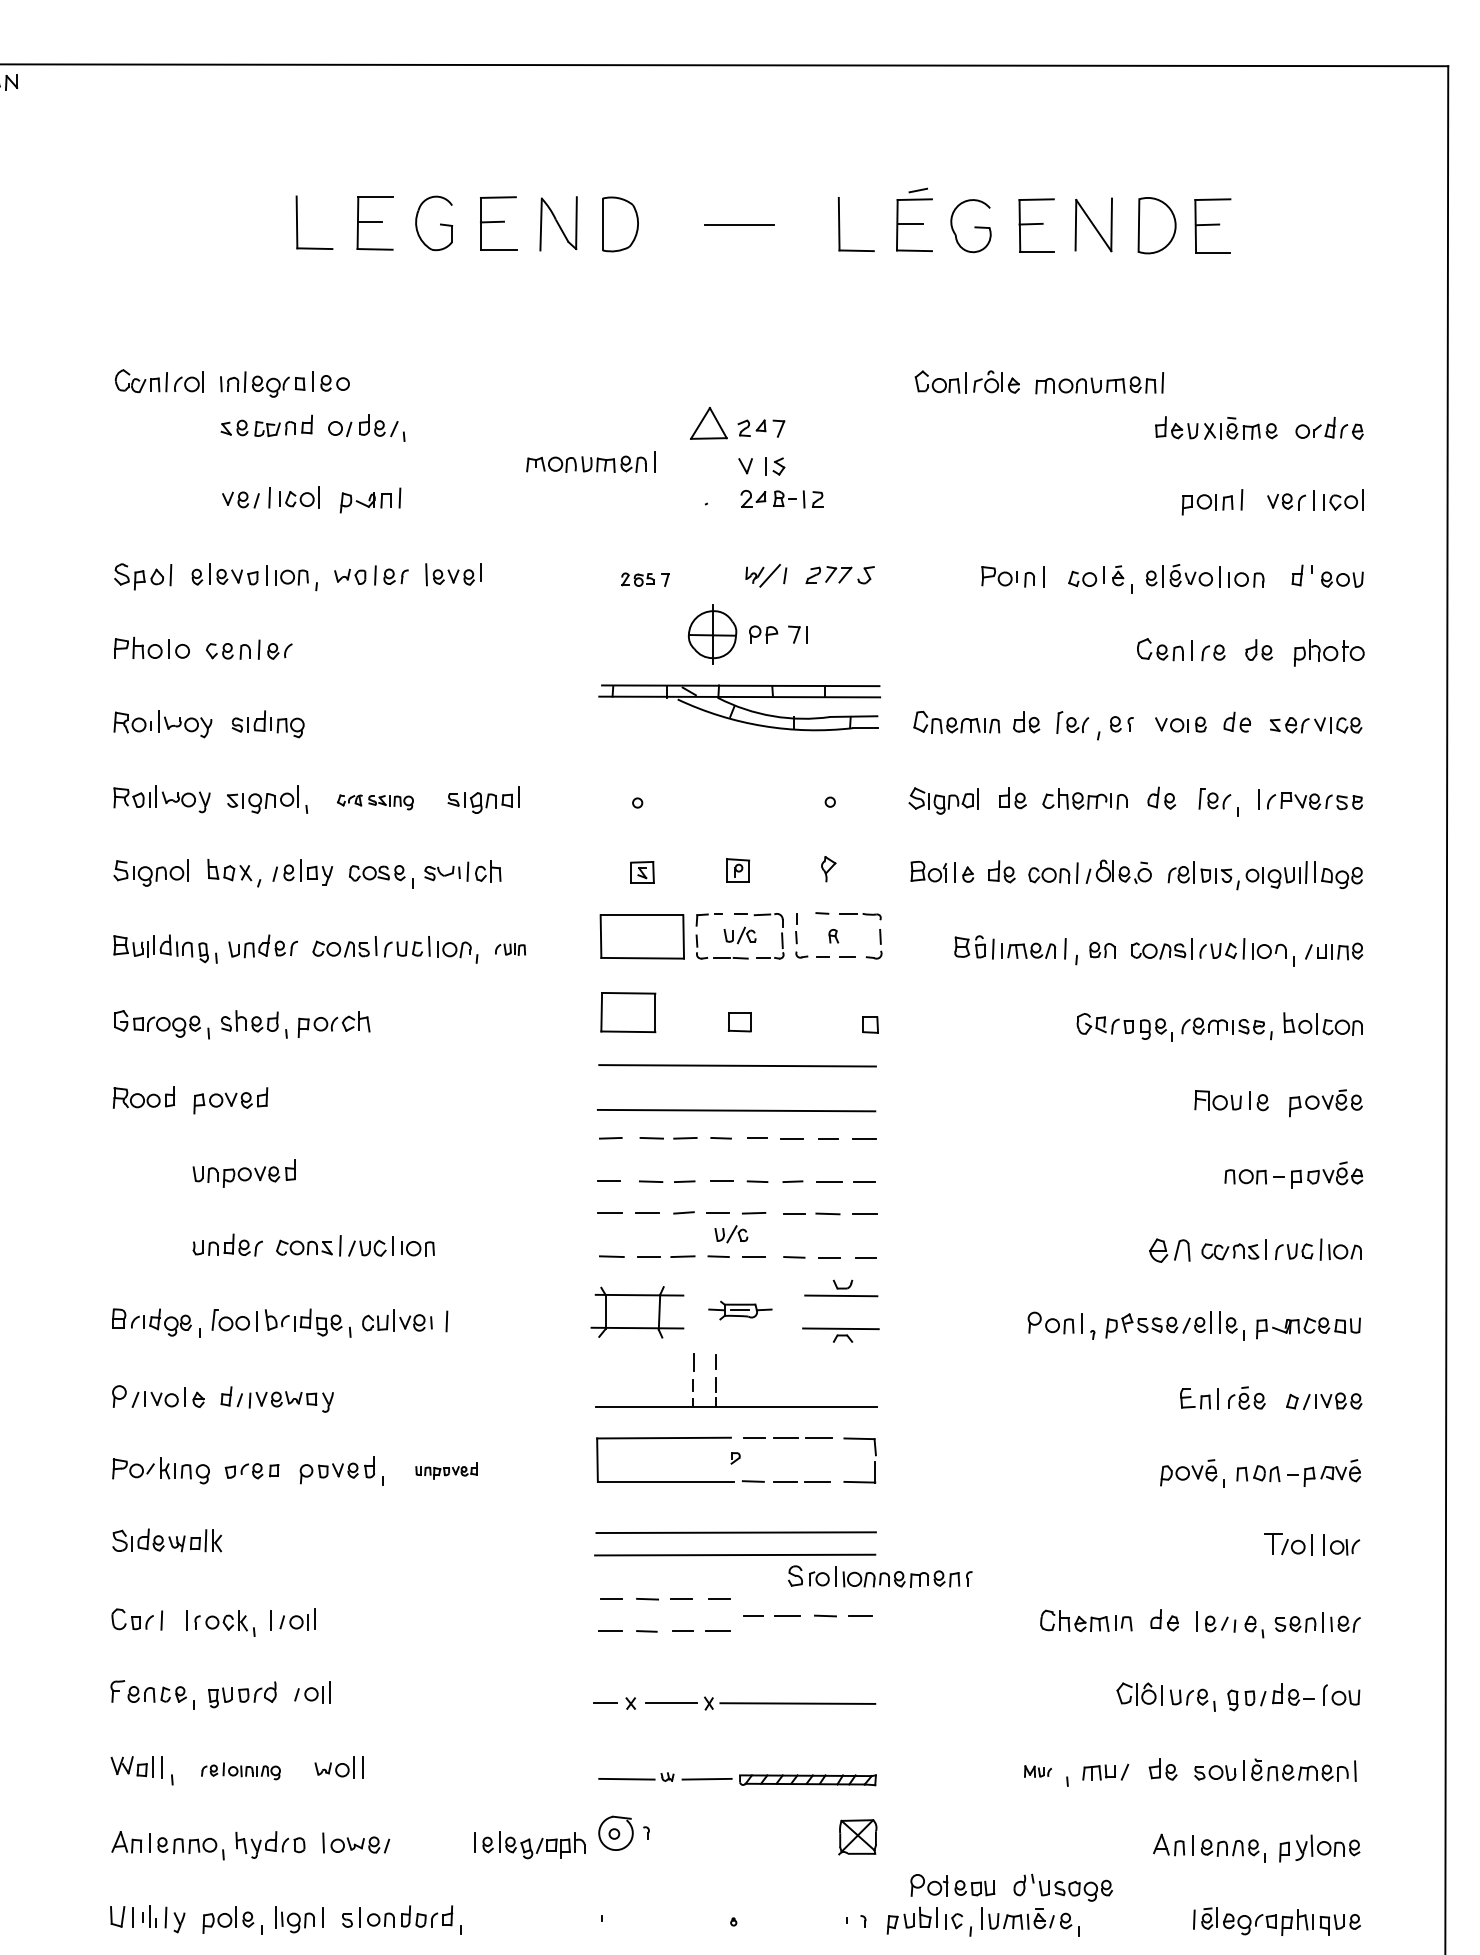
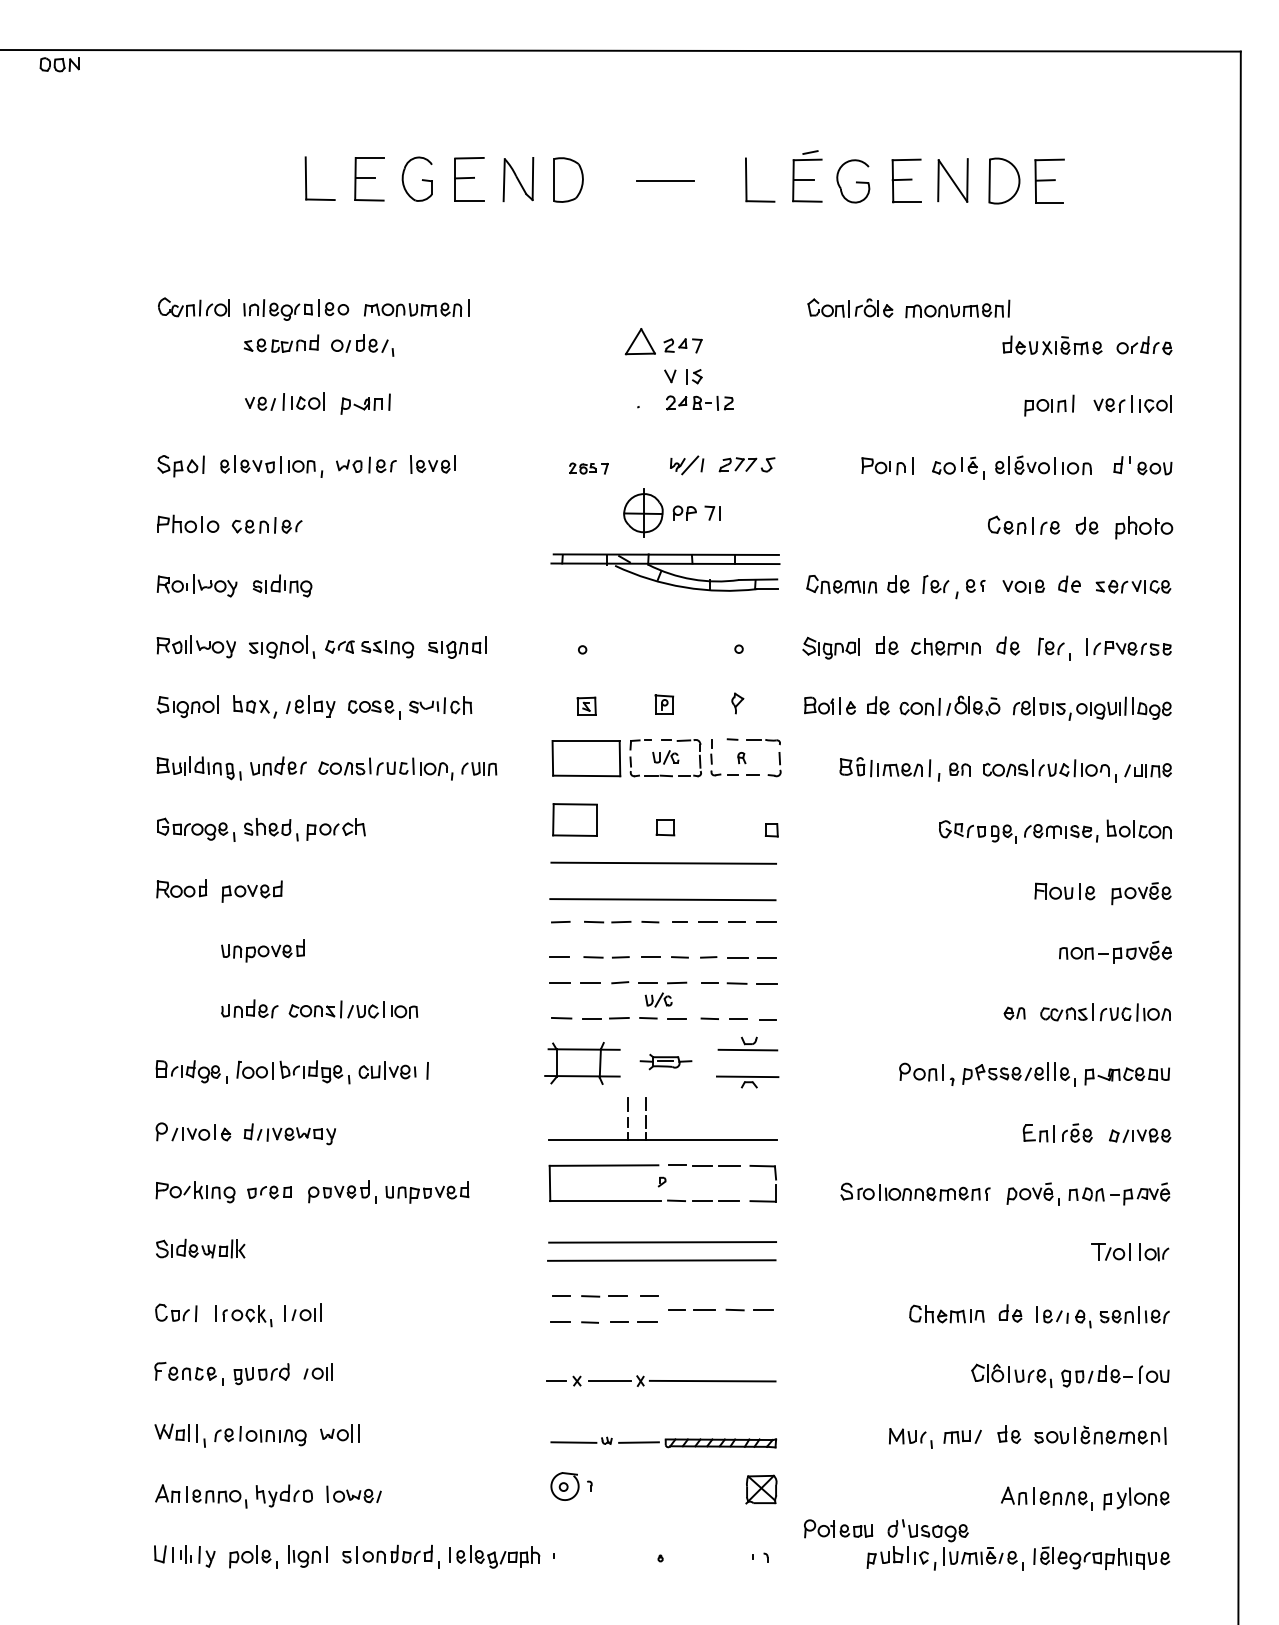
part: (590, 461) -> (416, 307), moved
part: (375, 802) -> (369, 649), size x1.43
part: (510, 949) -> (479, 768), size x1.43
part: (1169, 1250) -> (1014, 1013), size x0.62
part: (446, 1471) -> (427, 1192), size x1.67
part: (880, 1575) -> (915, 1191), moved
part: (240, 1771) -> (260, 1436), size x1.43
part: (1037, 1771) -> (907, 1436), size x1.67
part: (529, 1844) -> (494, 1556), moved
part: (982, 1921) -> (944, 1558), moved

